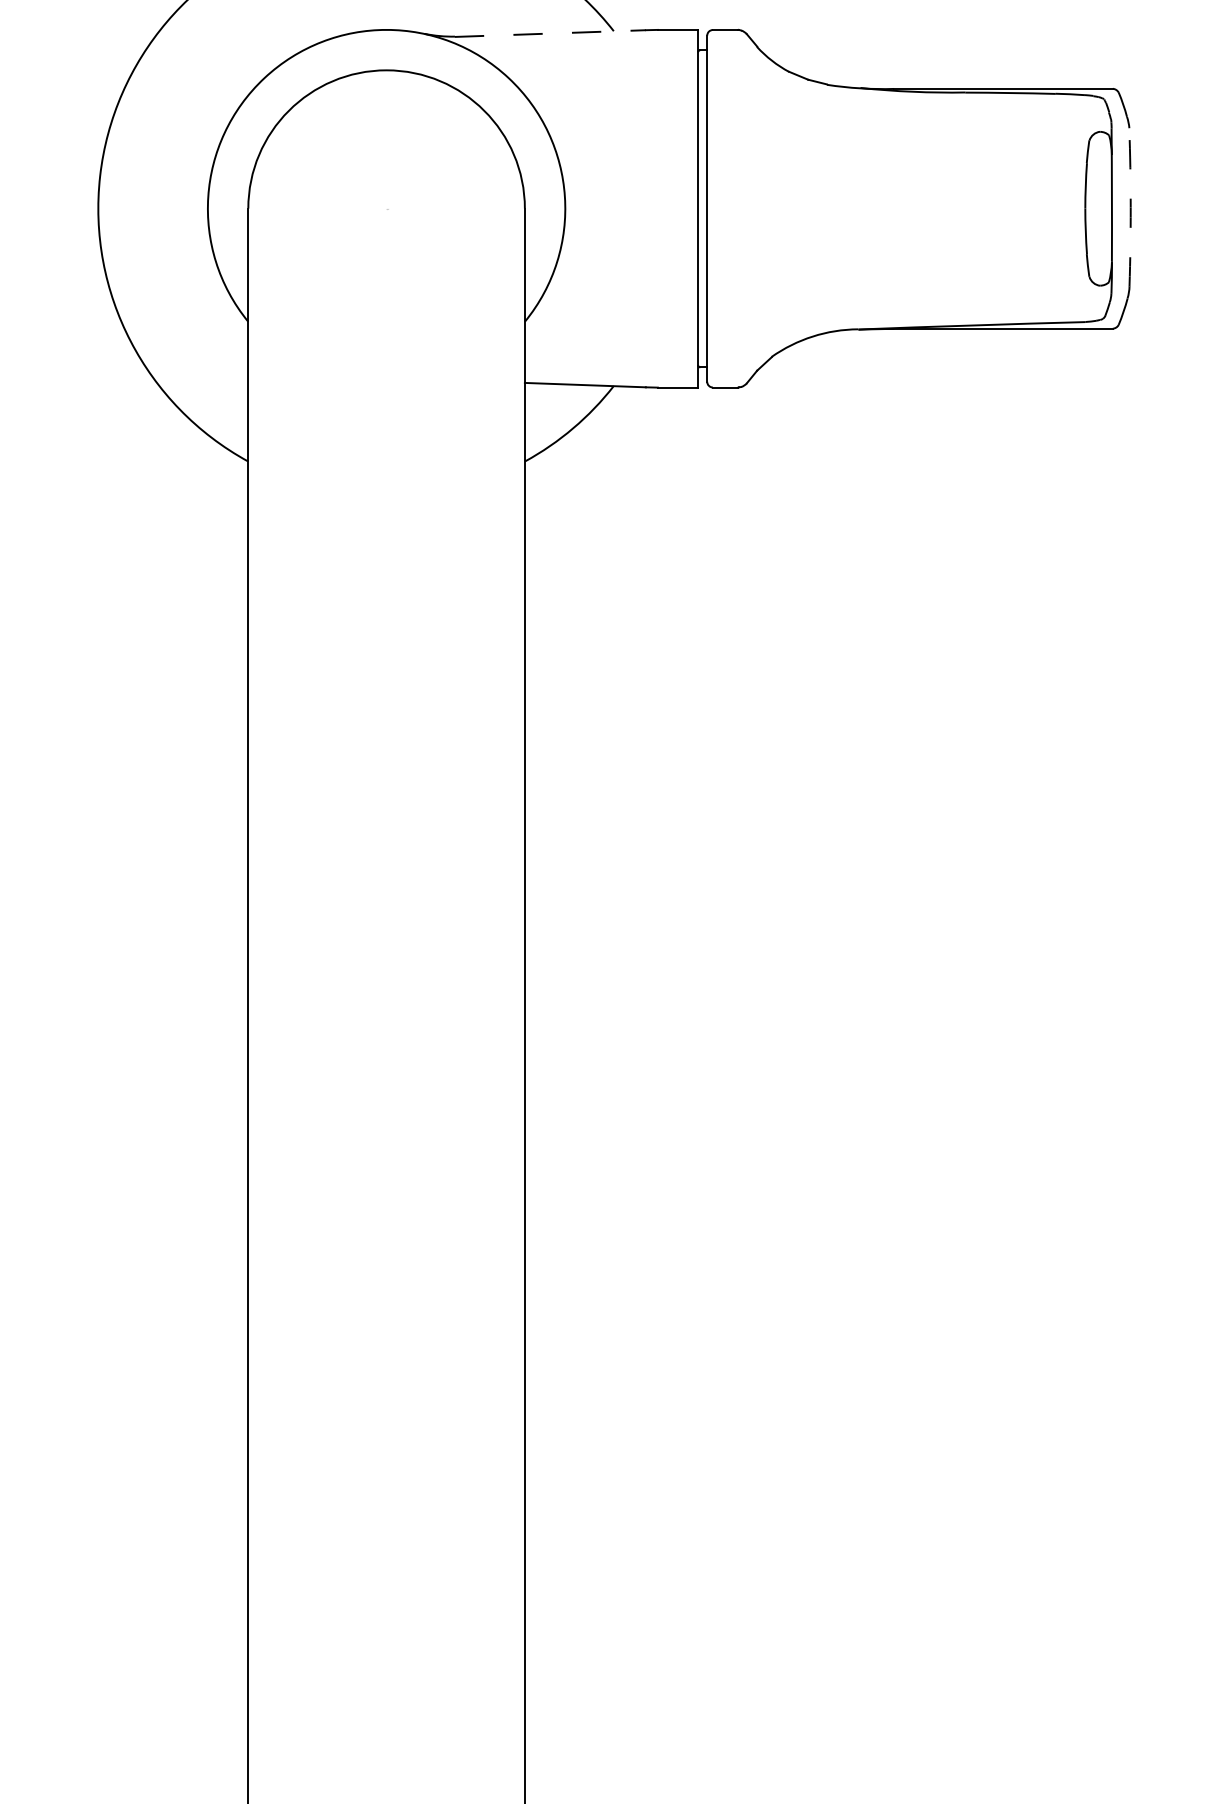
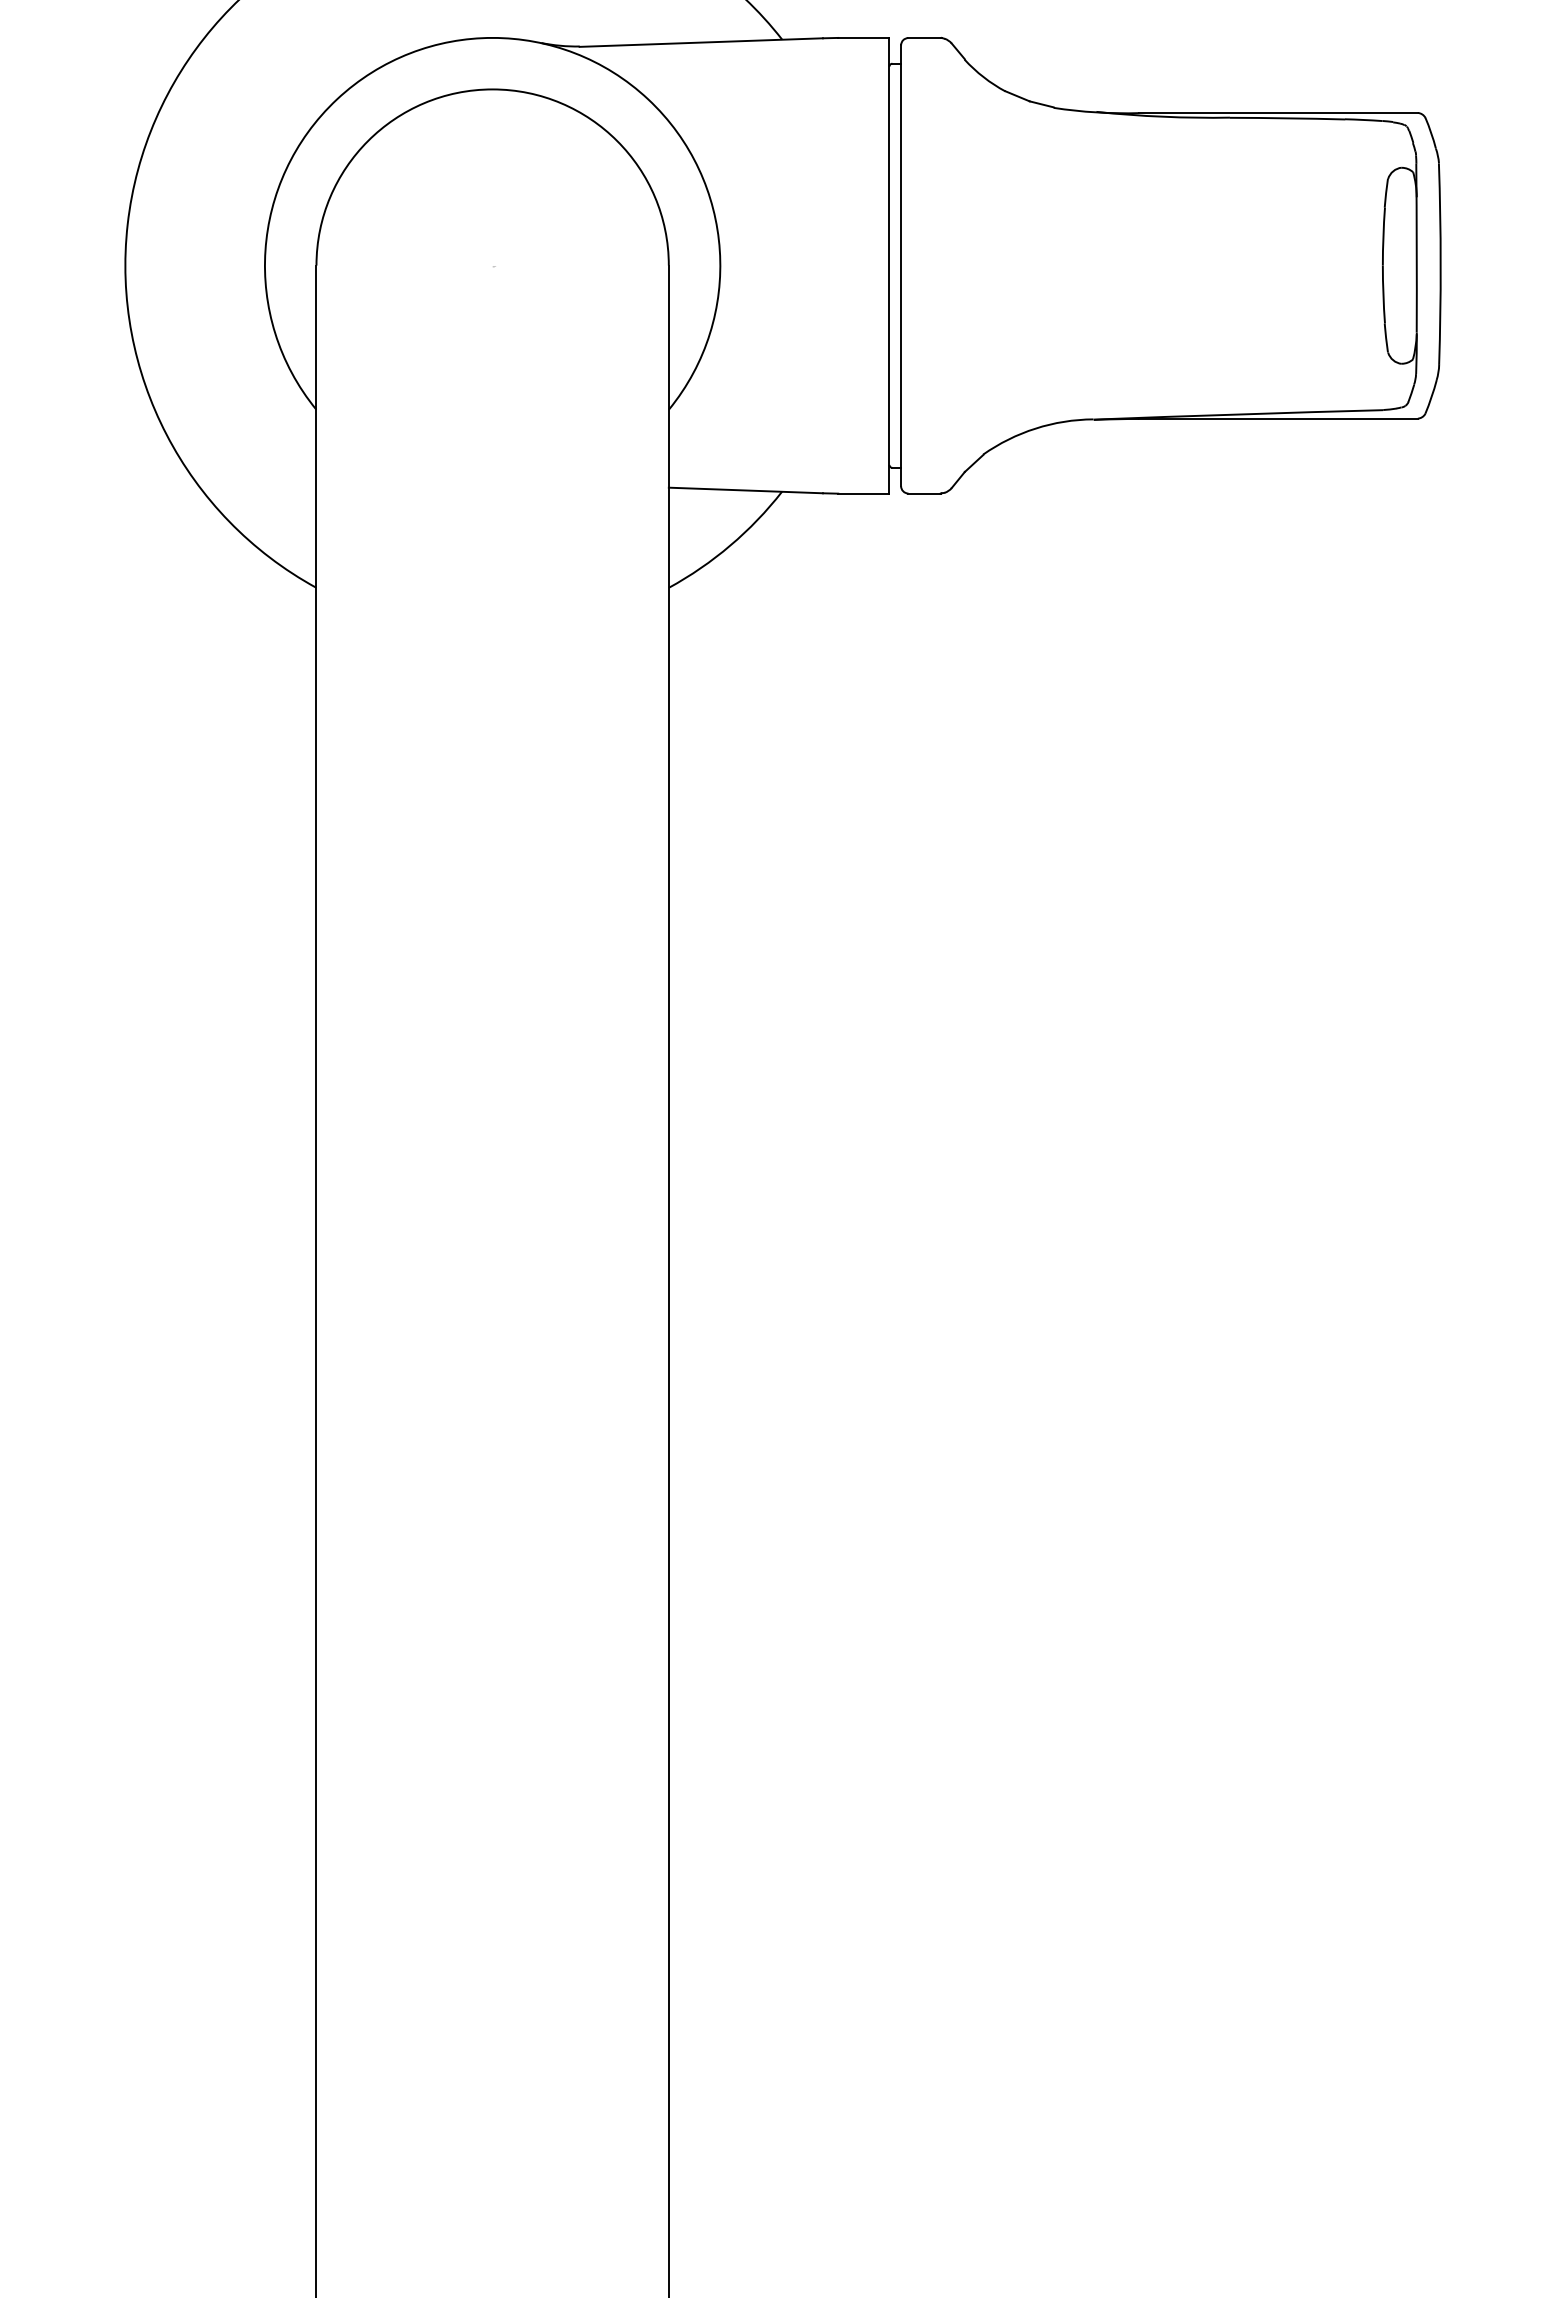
line: (550, 33) -> (701, 42), dashed -> solid
arc: (1130, 207) -> (1440, 264), dashed -> solid

